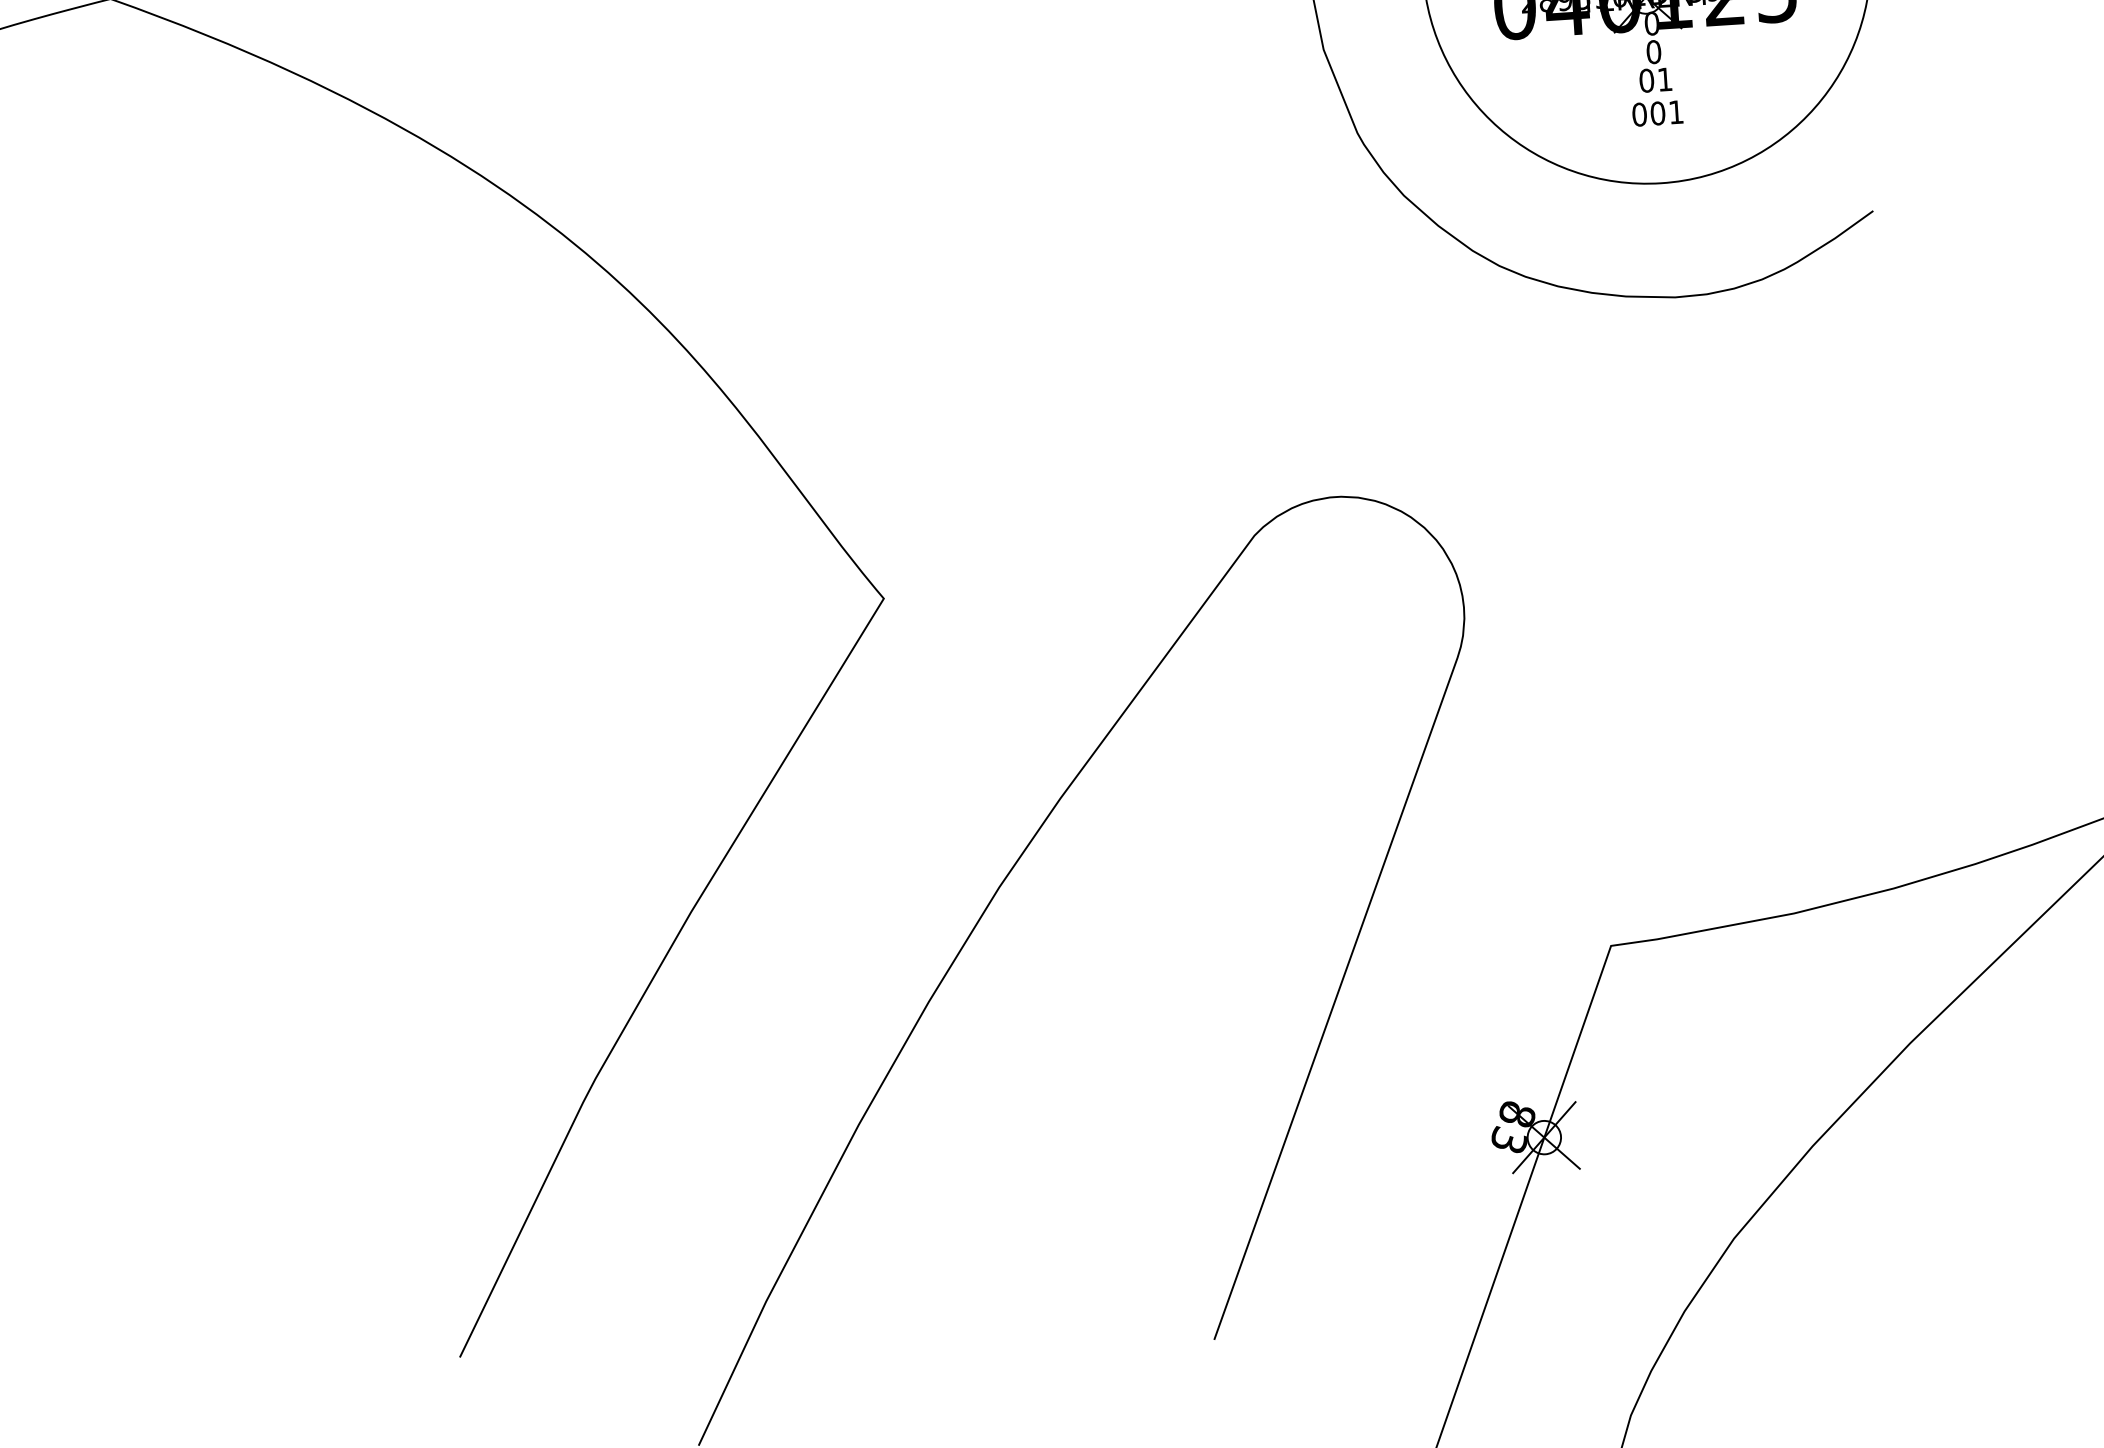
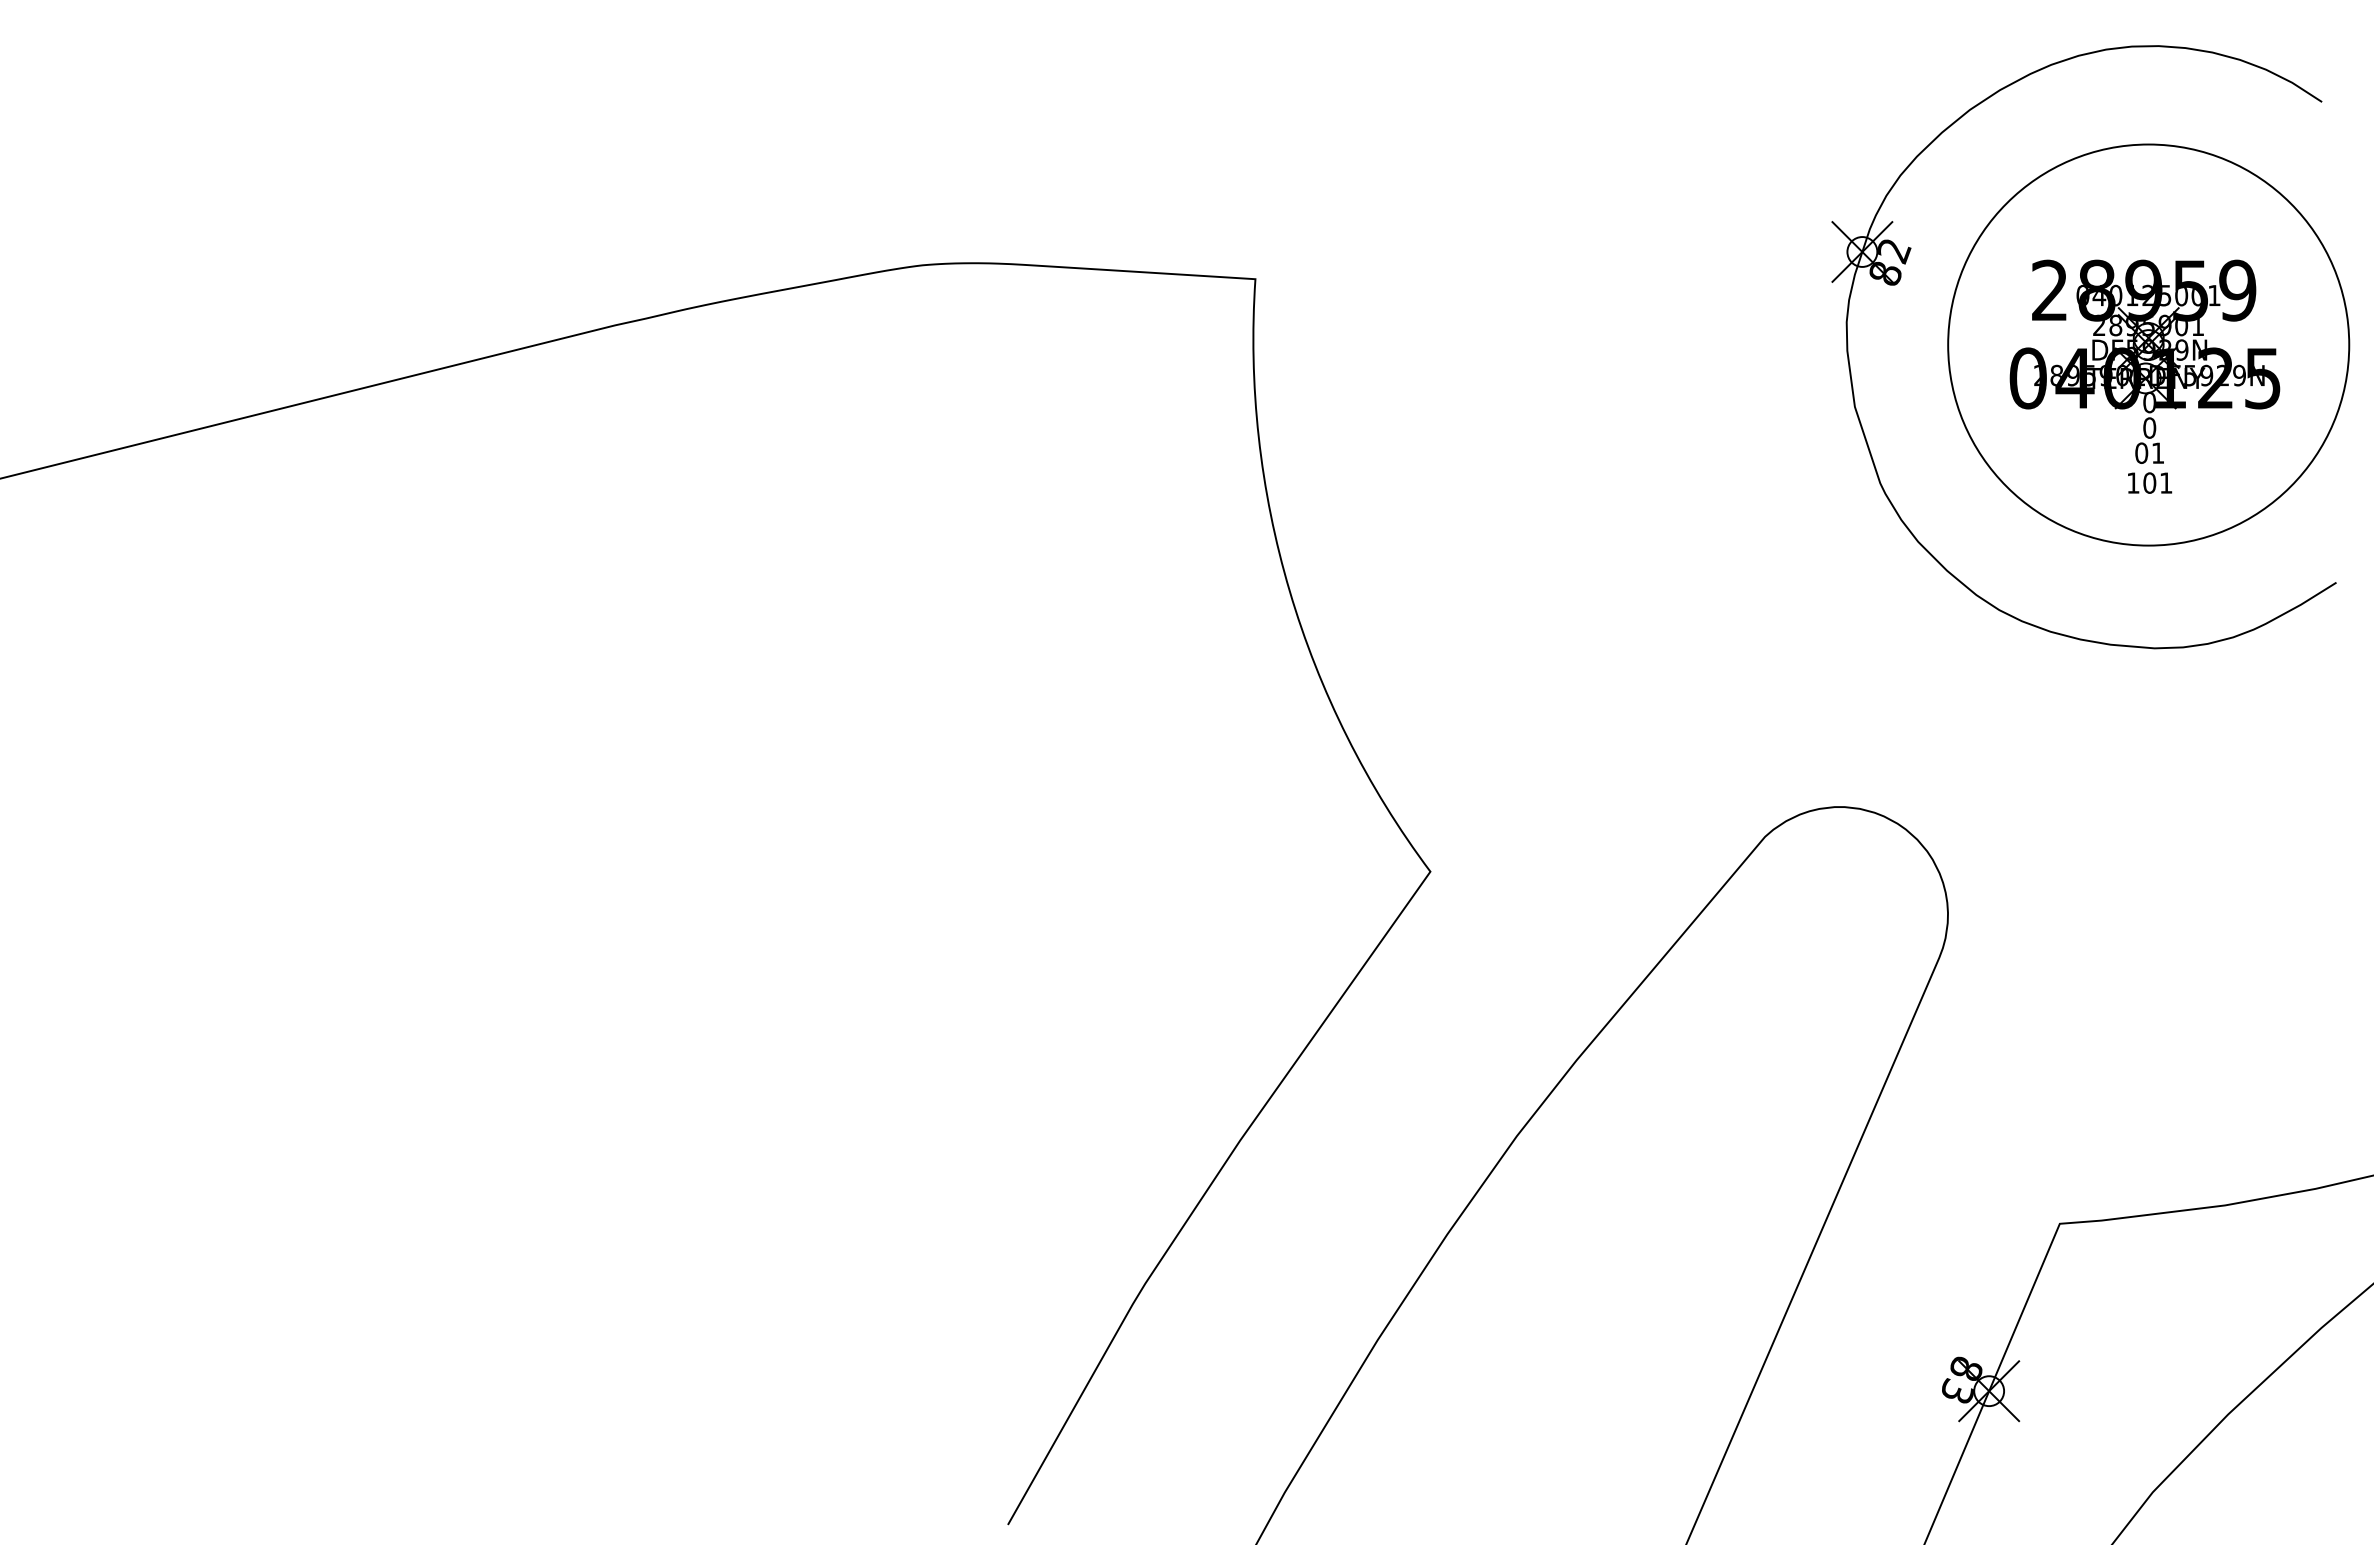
text: (1639, 113) -> (2133, 482), 001 -> 101

